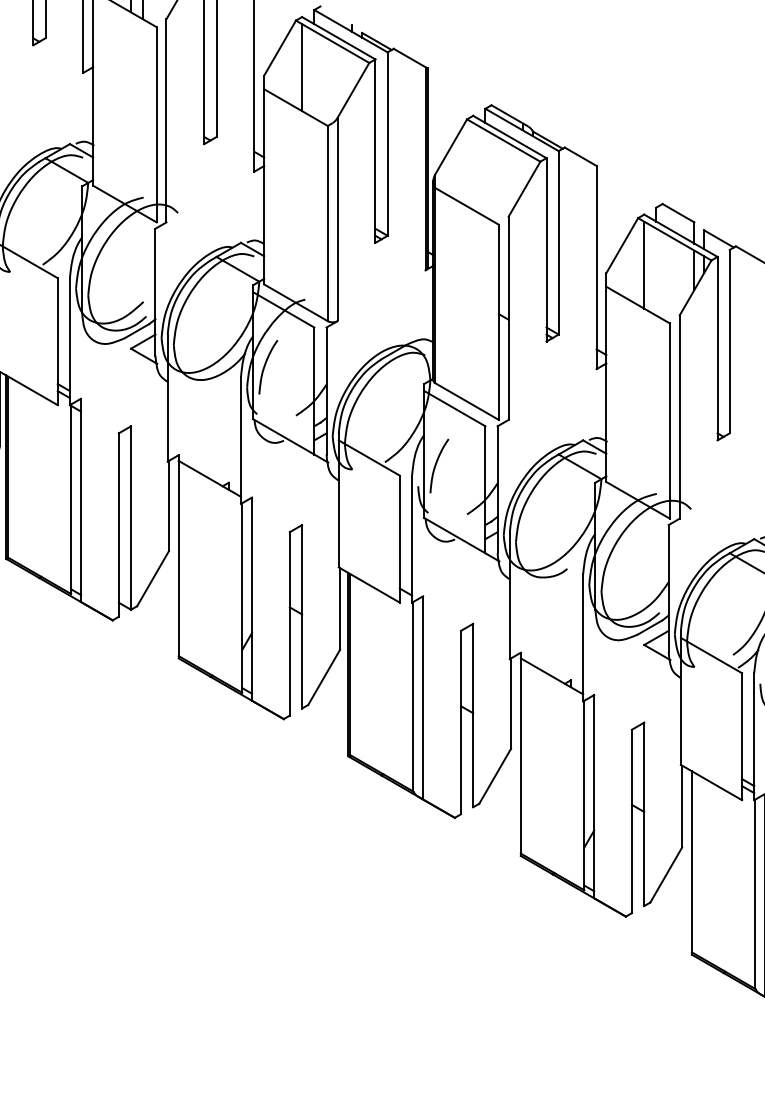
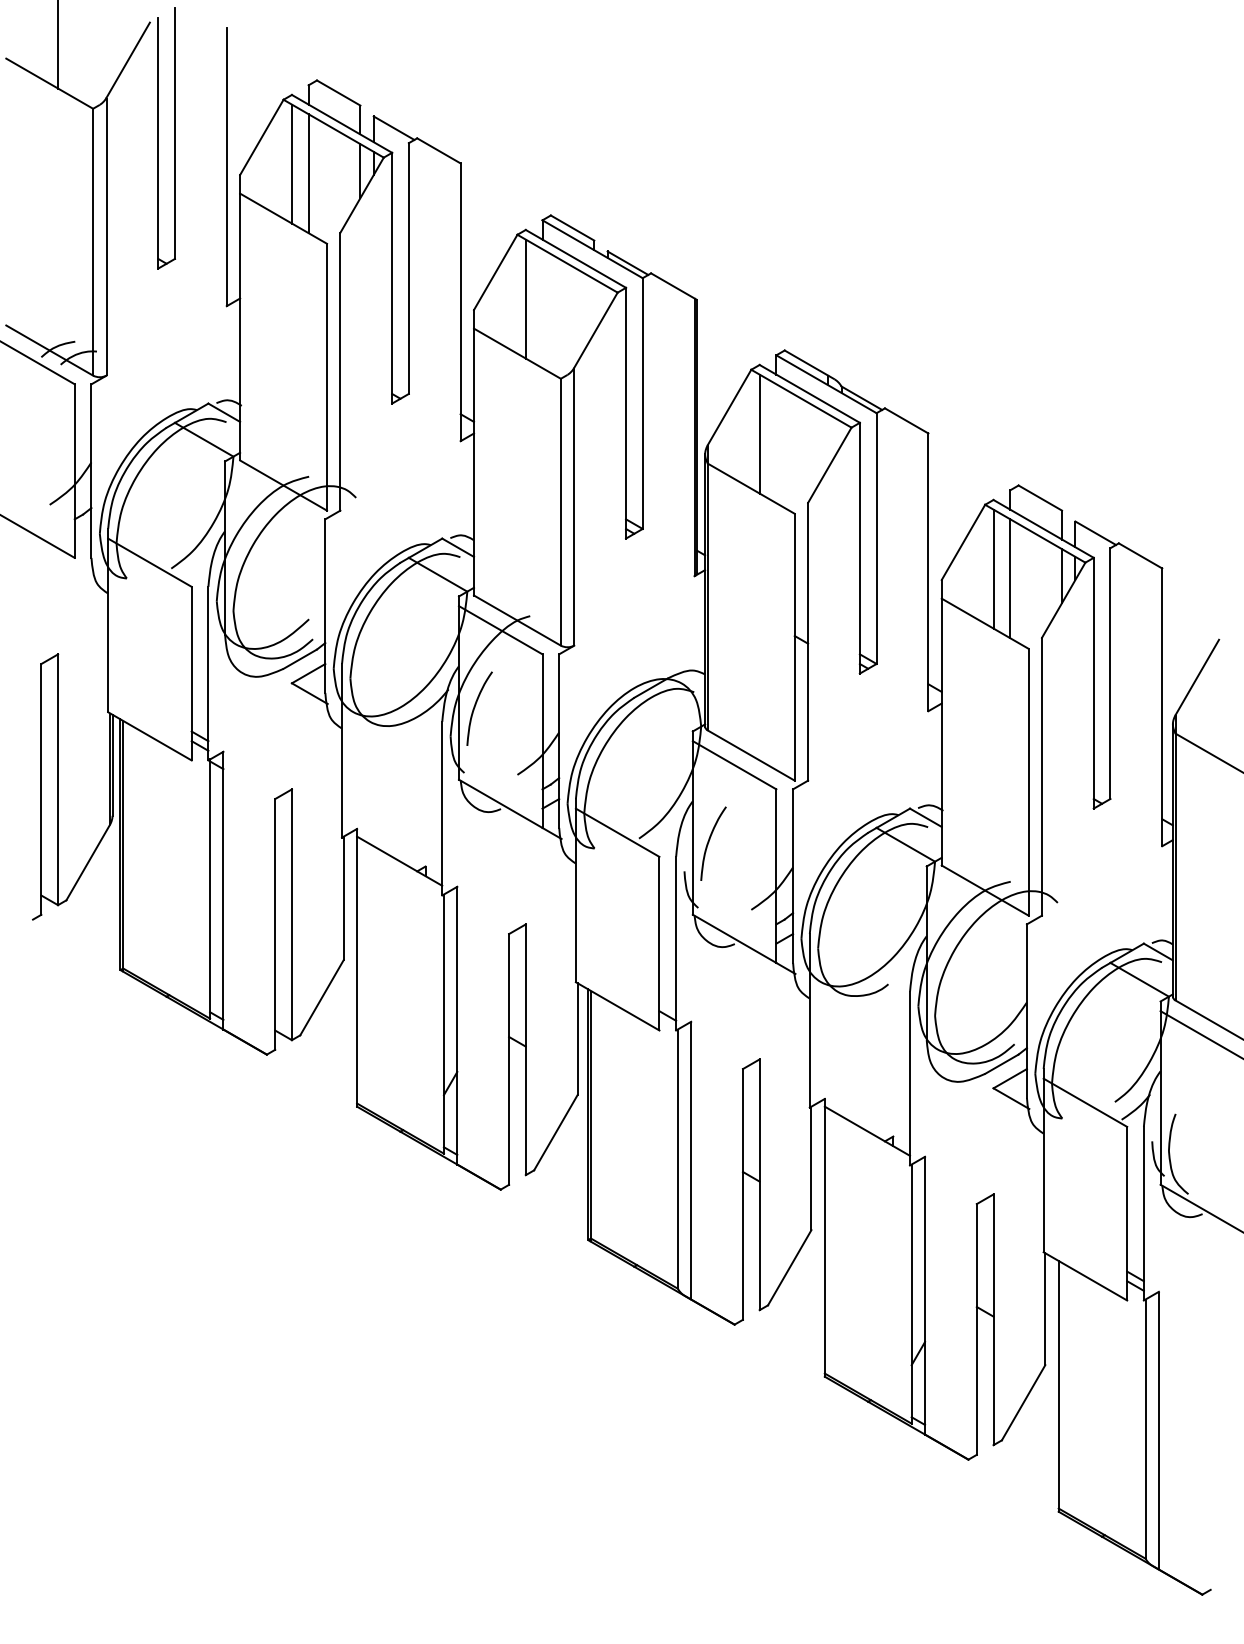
line: (336, 15) -> (572, 227), added
line: (473, 165) -> (759, 433), added
line: (656, 272) -> (1010, 578), added

